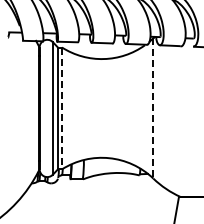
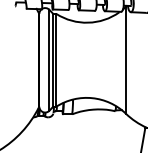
line: (62, 108) -> (56, 60), dashed -> solid
line: (153, 108) -> (125, 60), dashed -> solid

